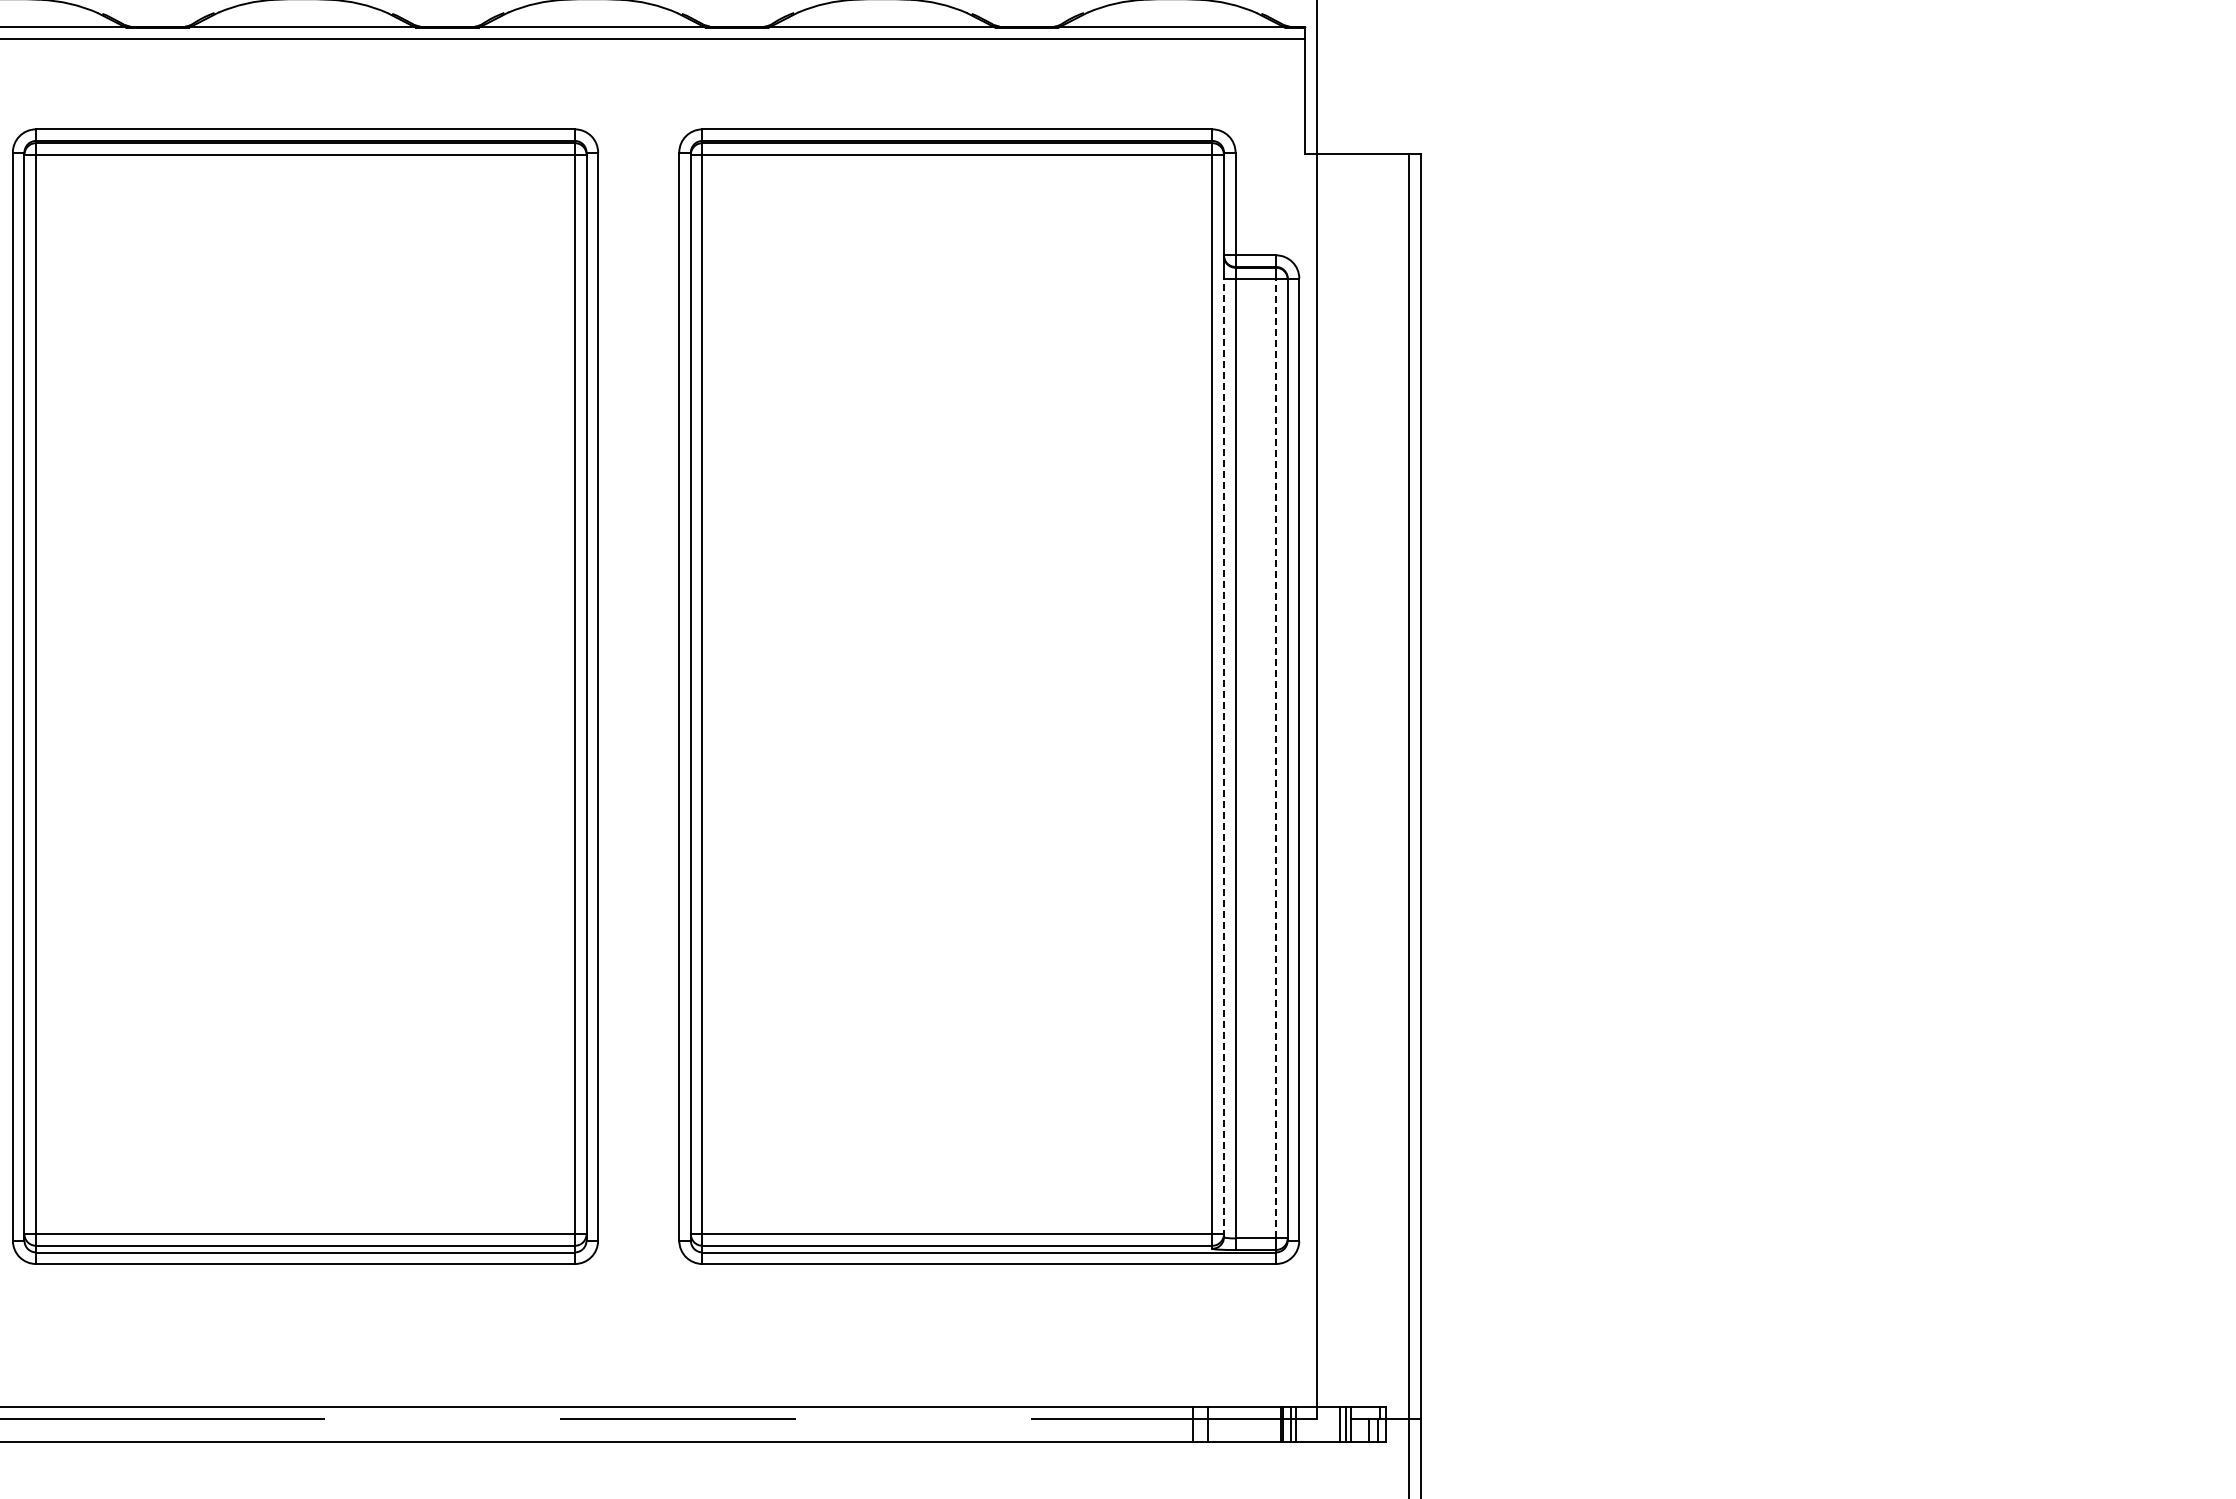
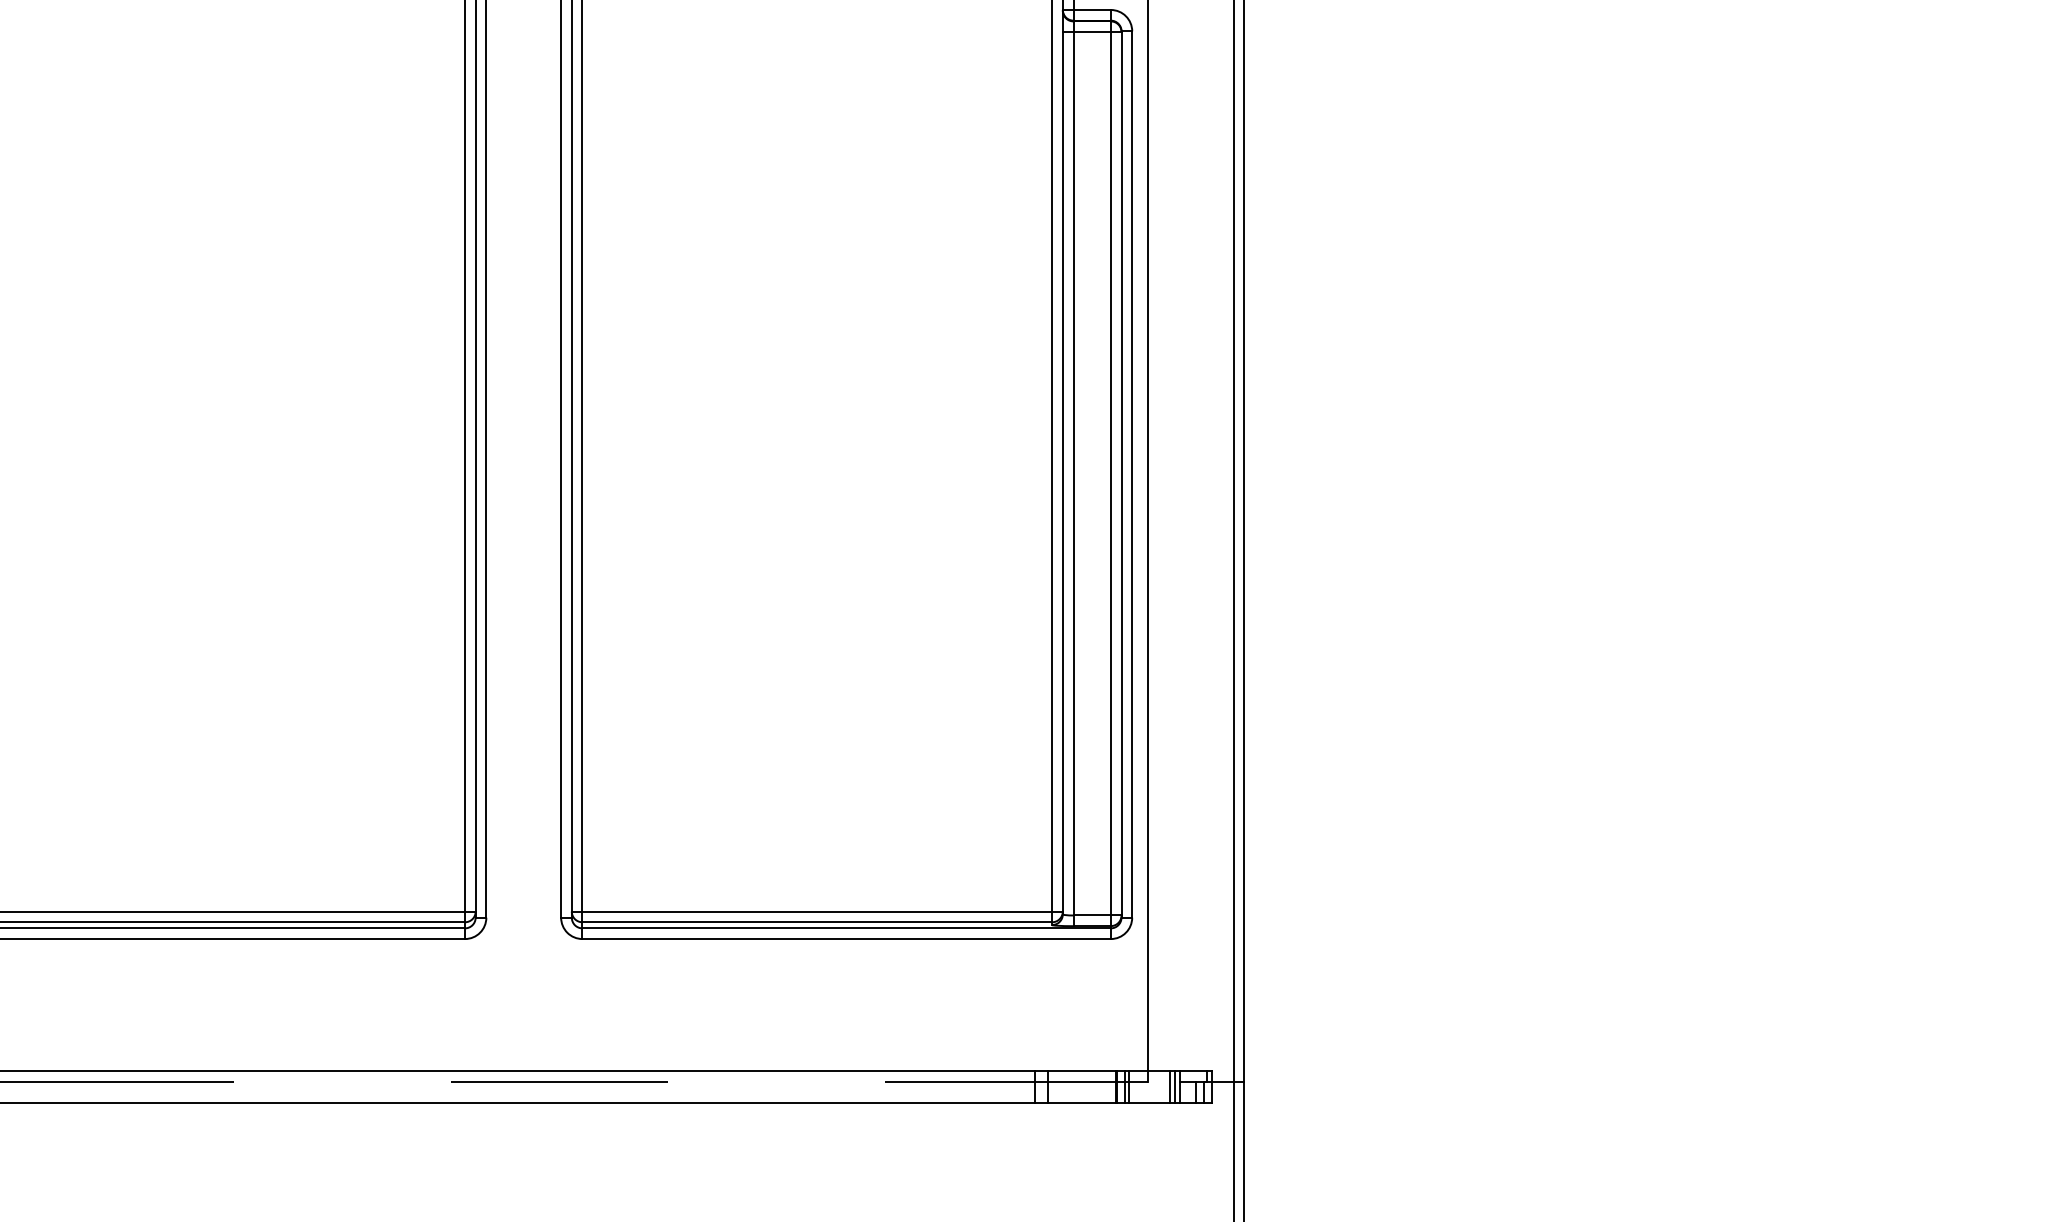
line: (1223, 758) -> (1062, 473), dashed -> solid
line: (1276, 758) -> (1111, 473), dashed -> solid

